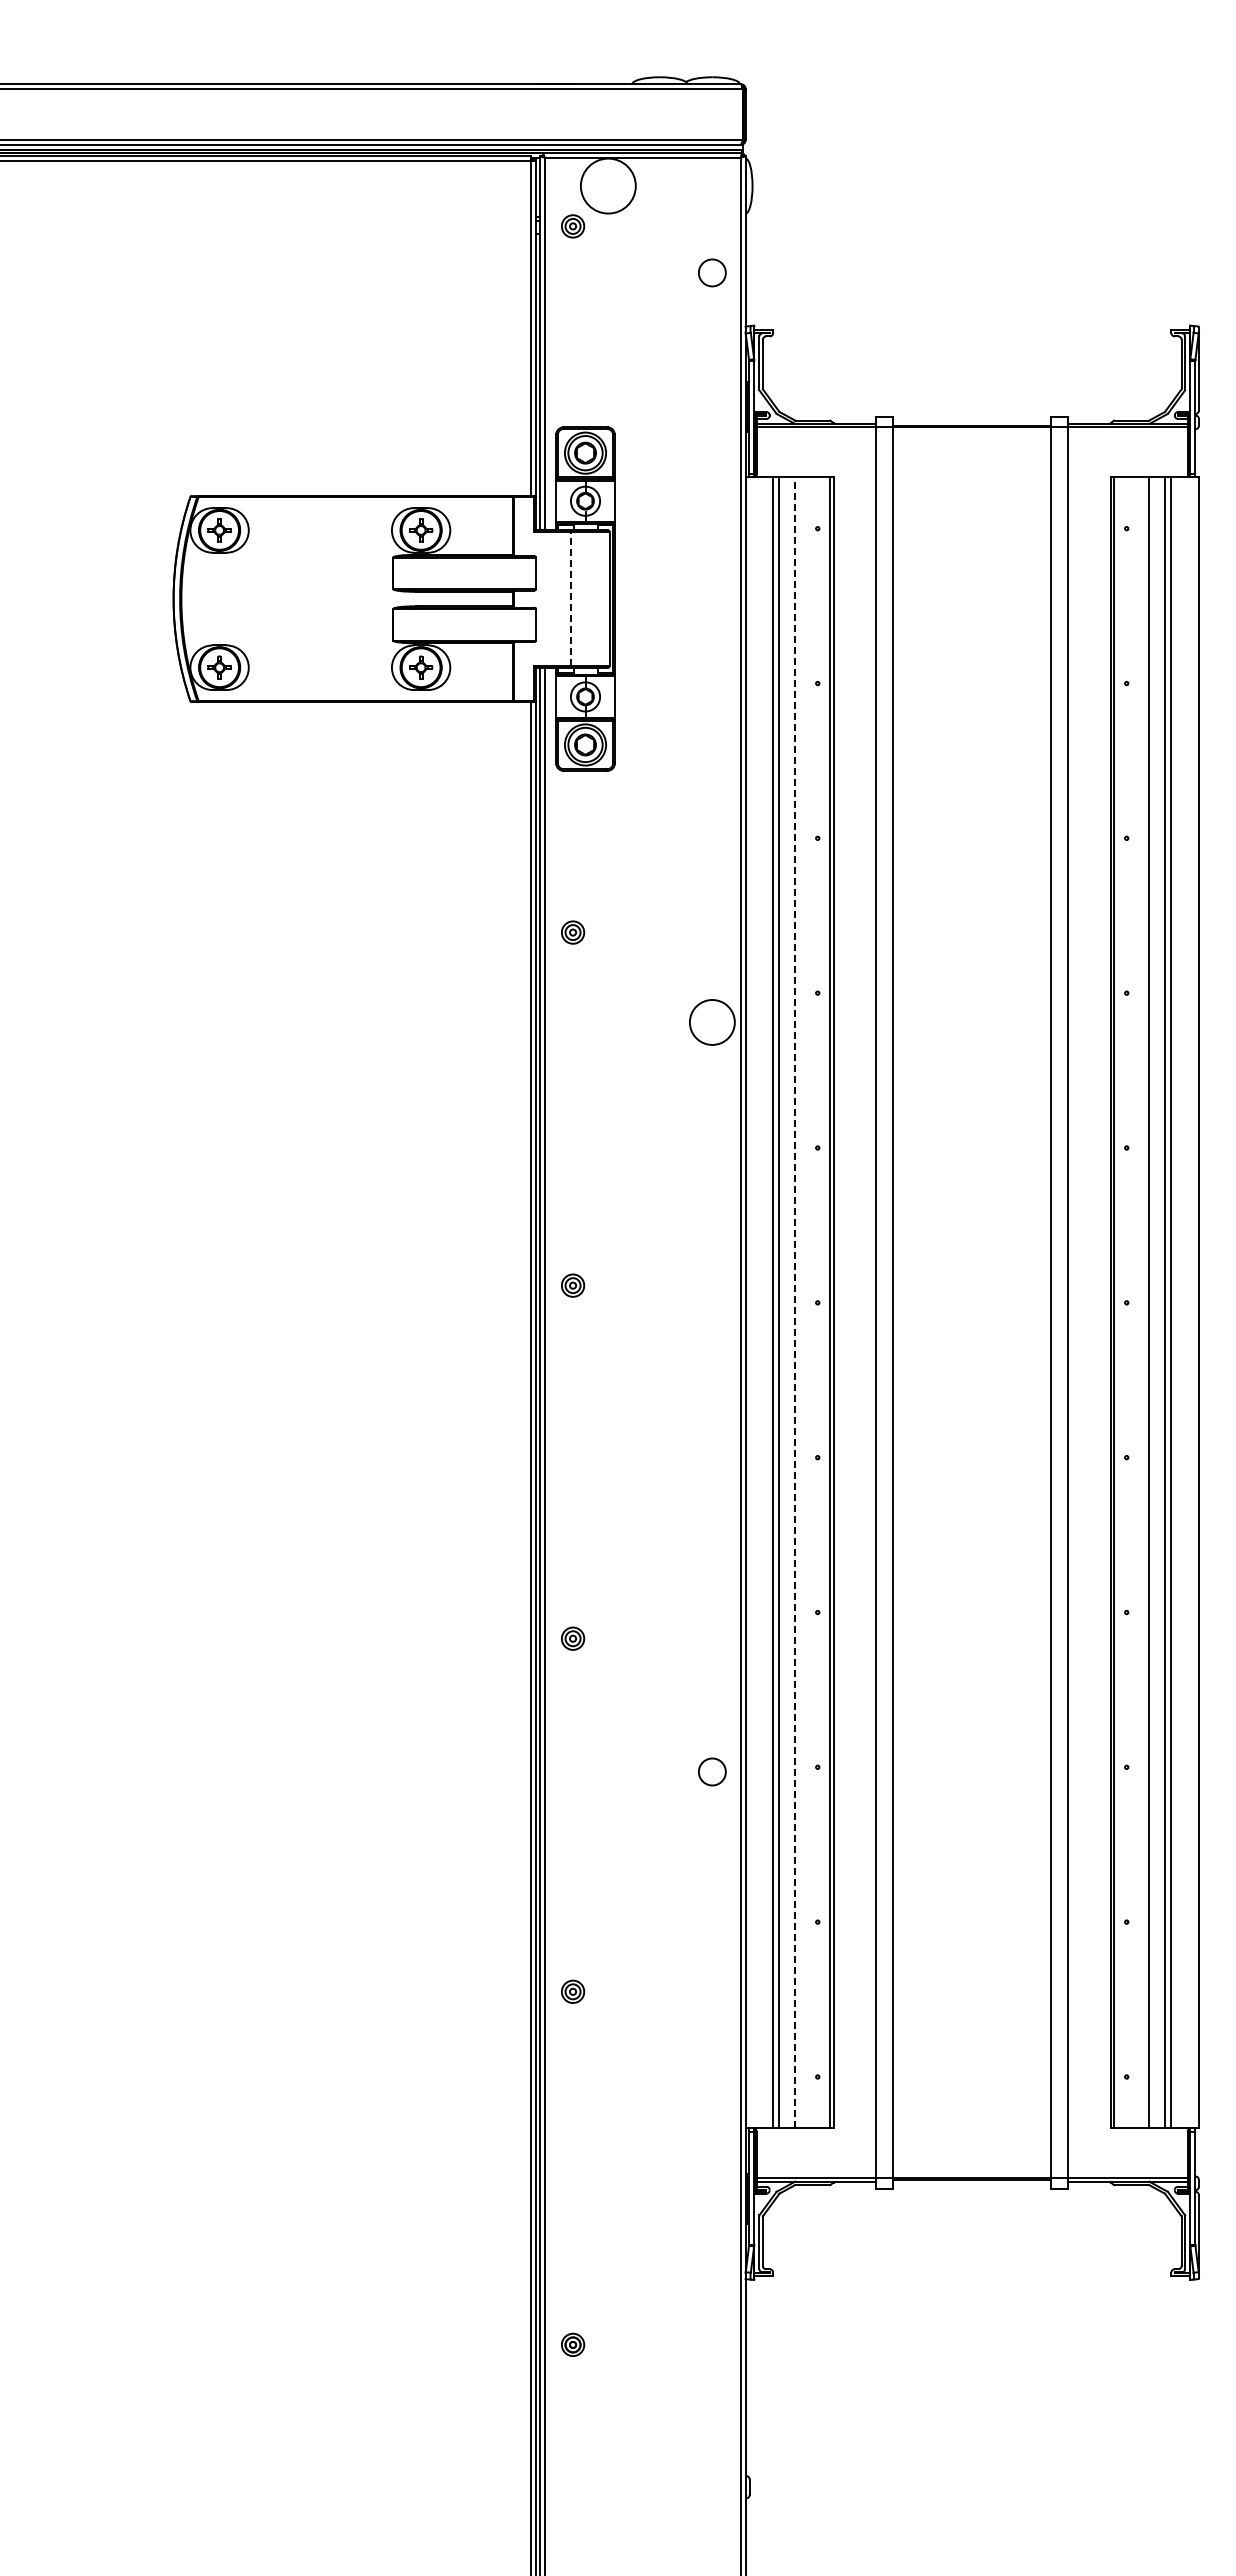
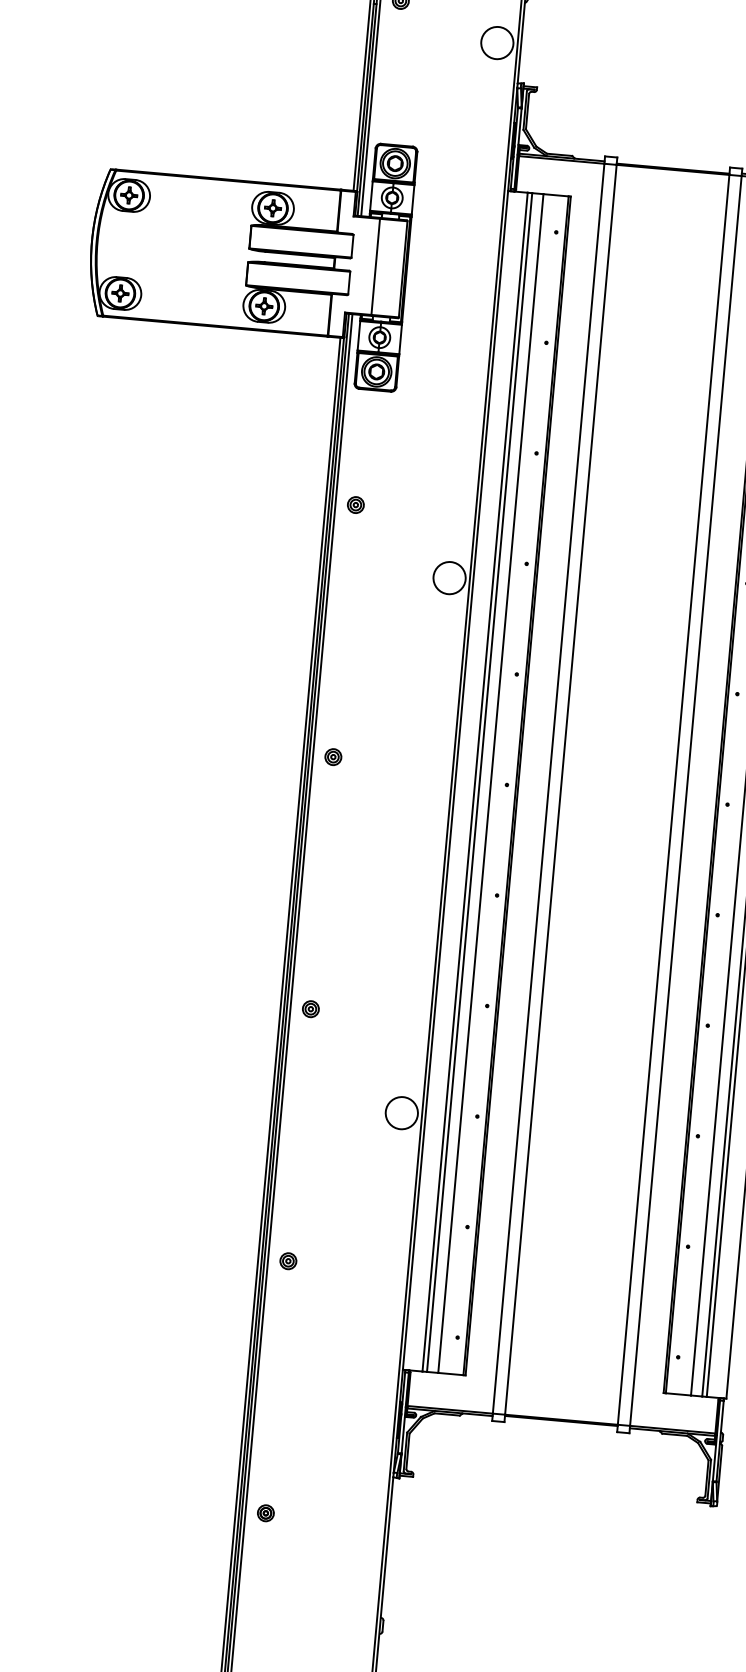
circle: (711, 272) -> (496, 42), size x1.67
line: (571, 598) -> (376, 266), dashed -> solid
line: (795, 1302) -> (491, 783), dashed -> solid
circle: (711, 1771) -> (401, 1112), size x1.67

